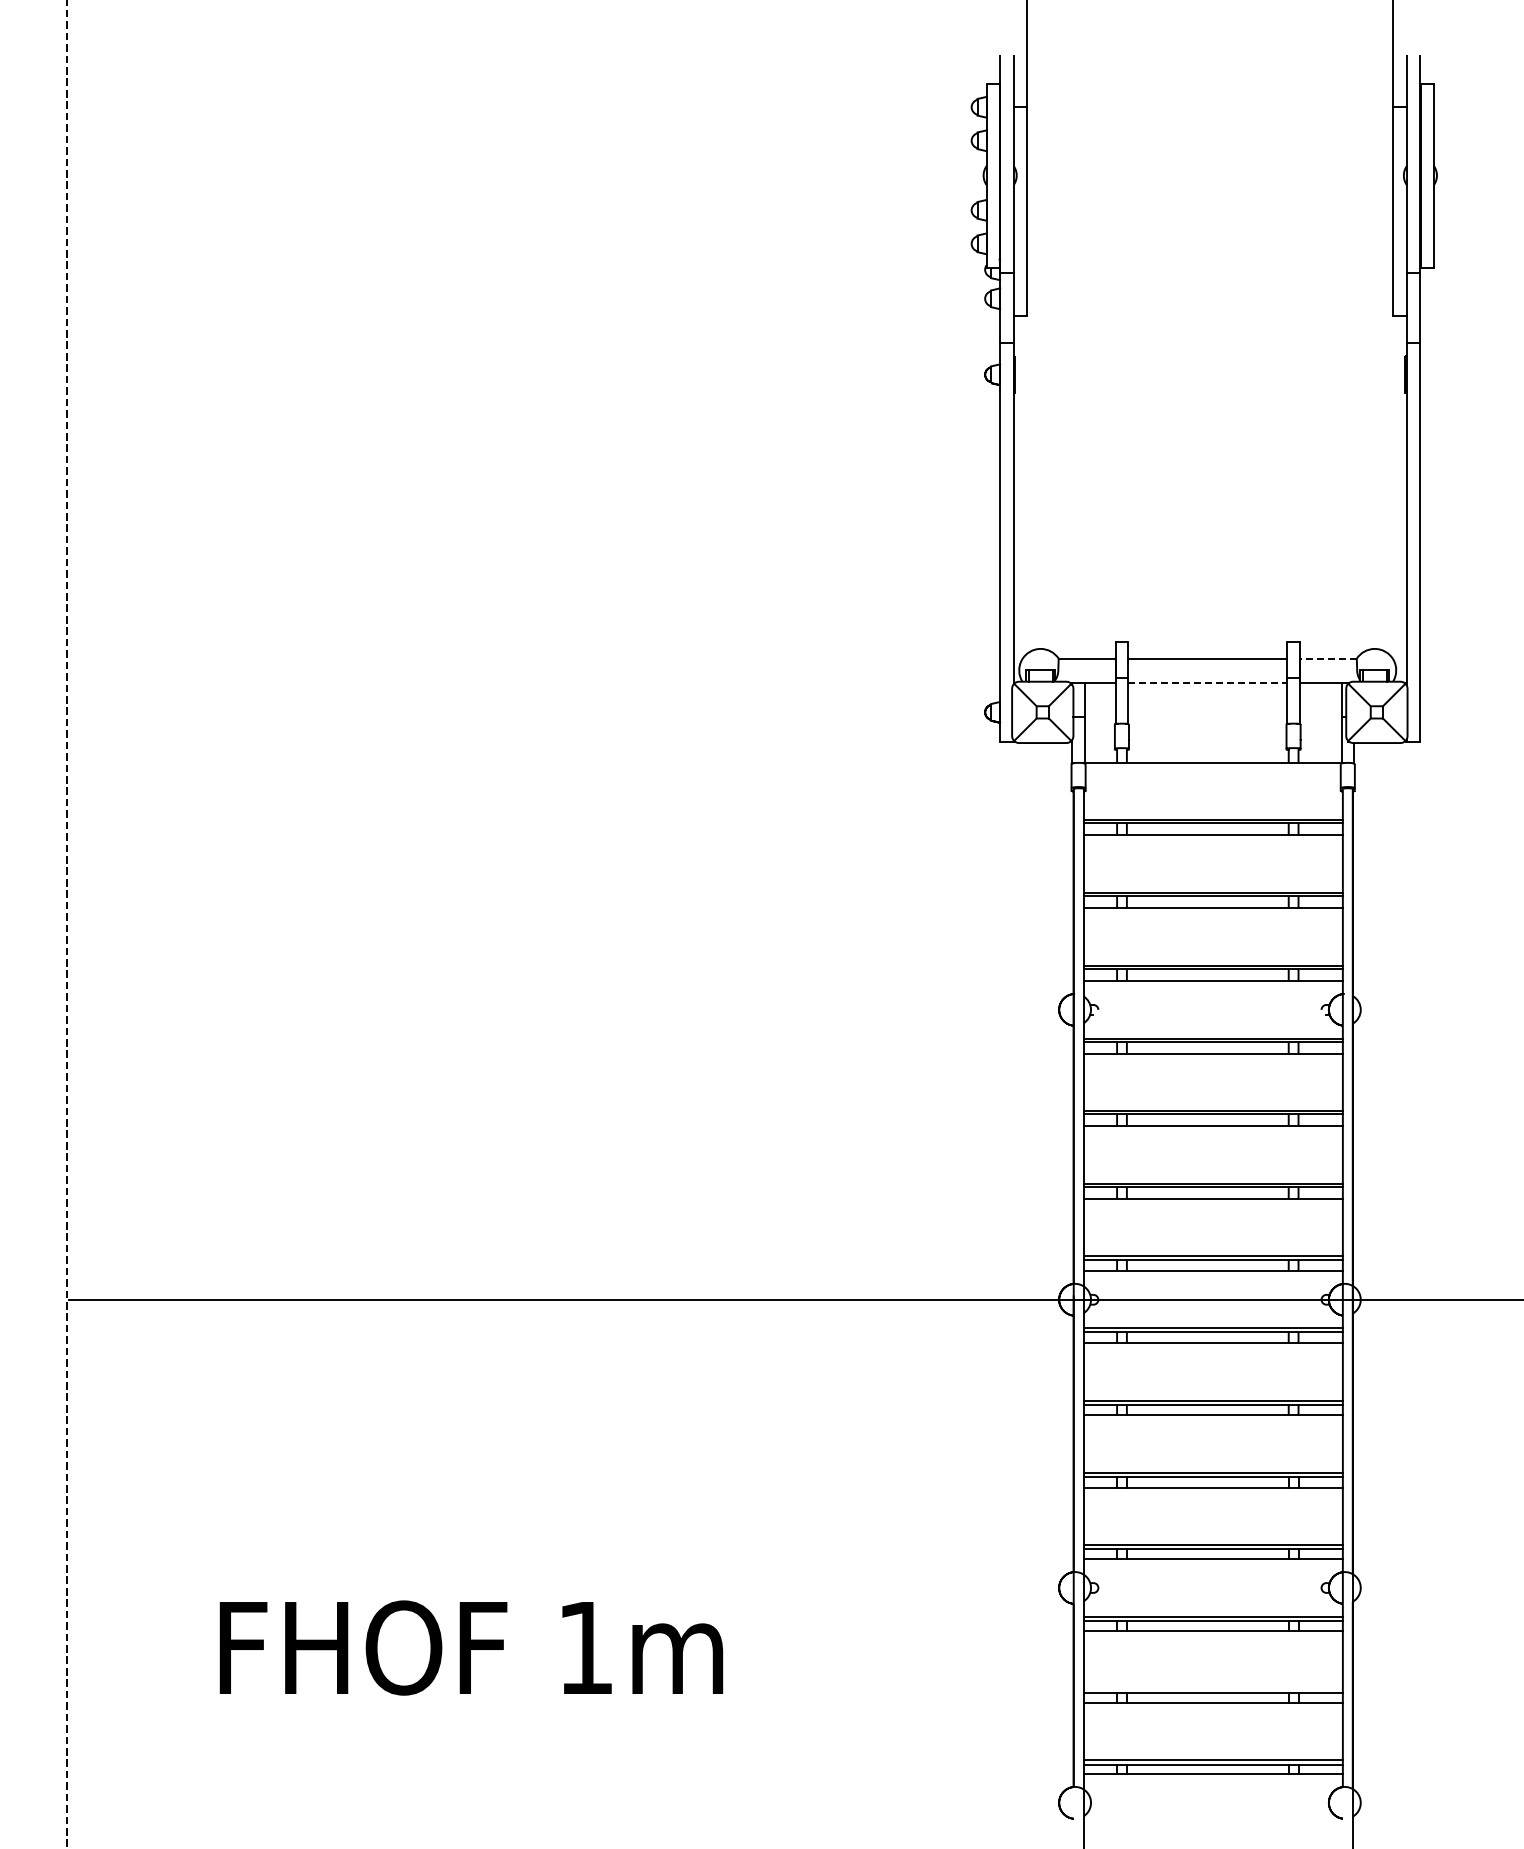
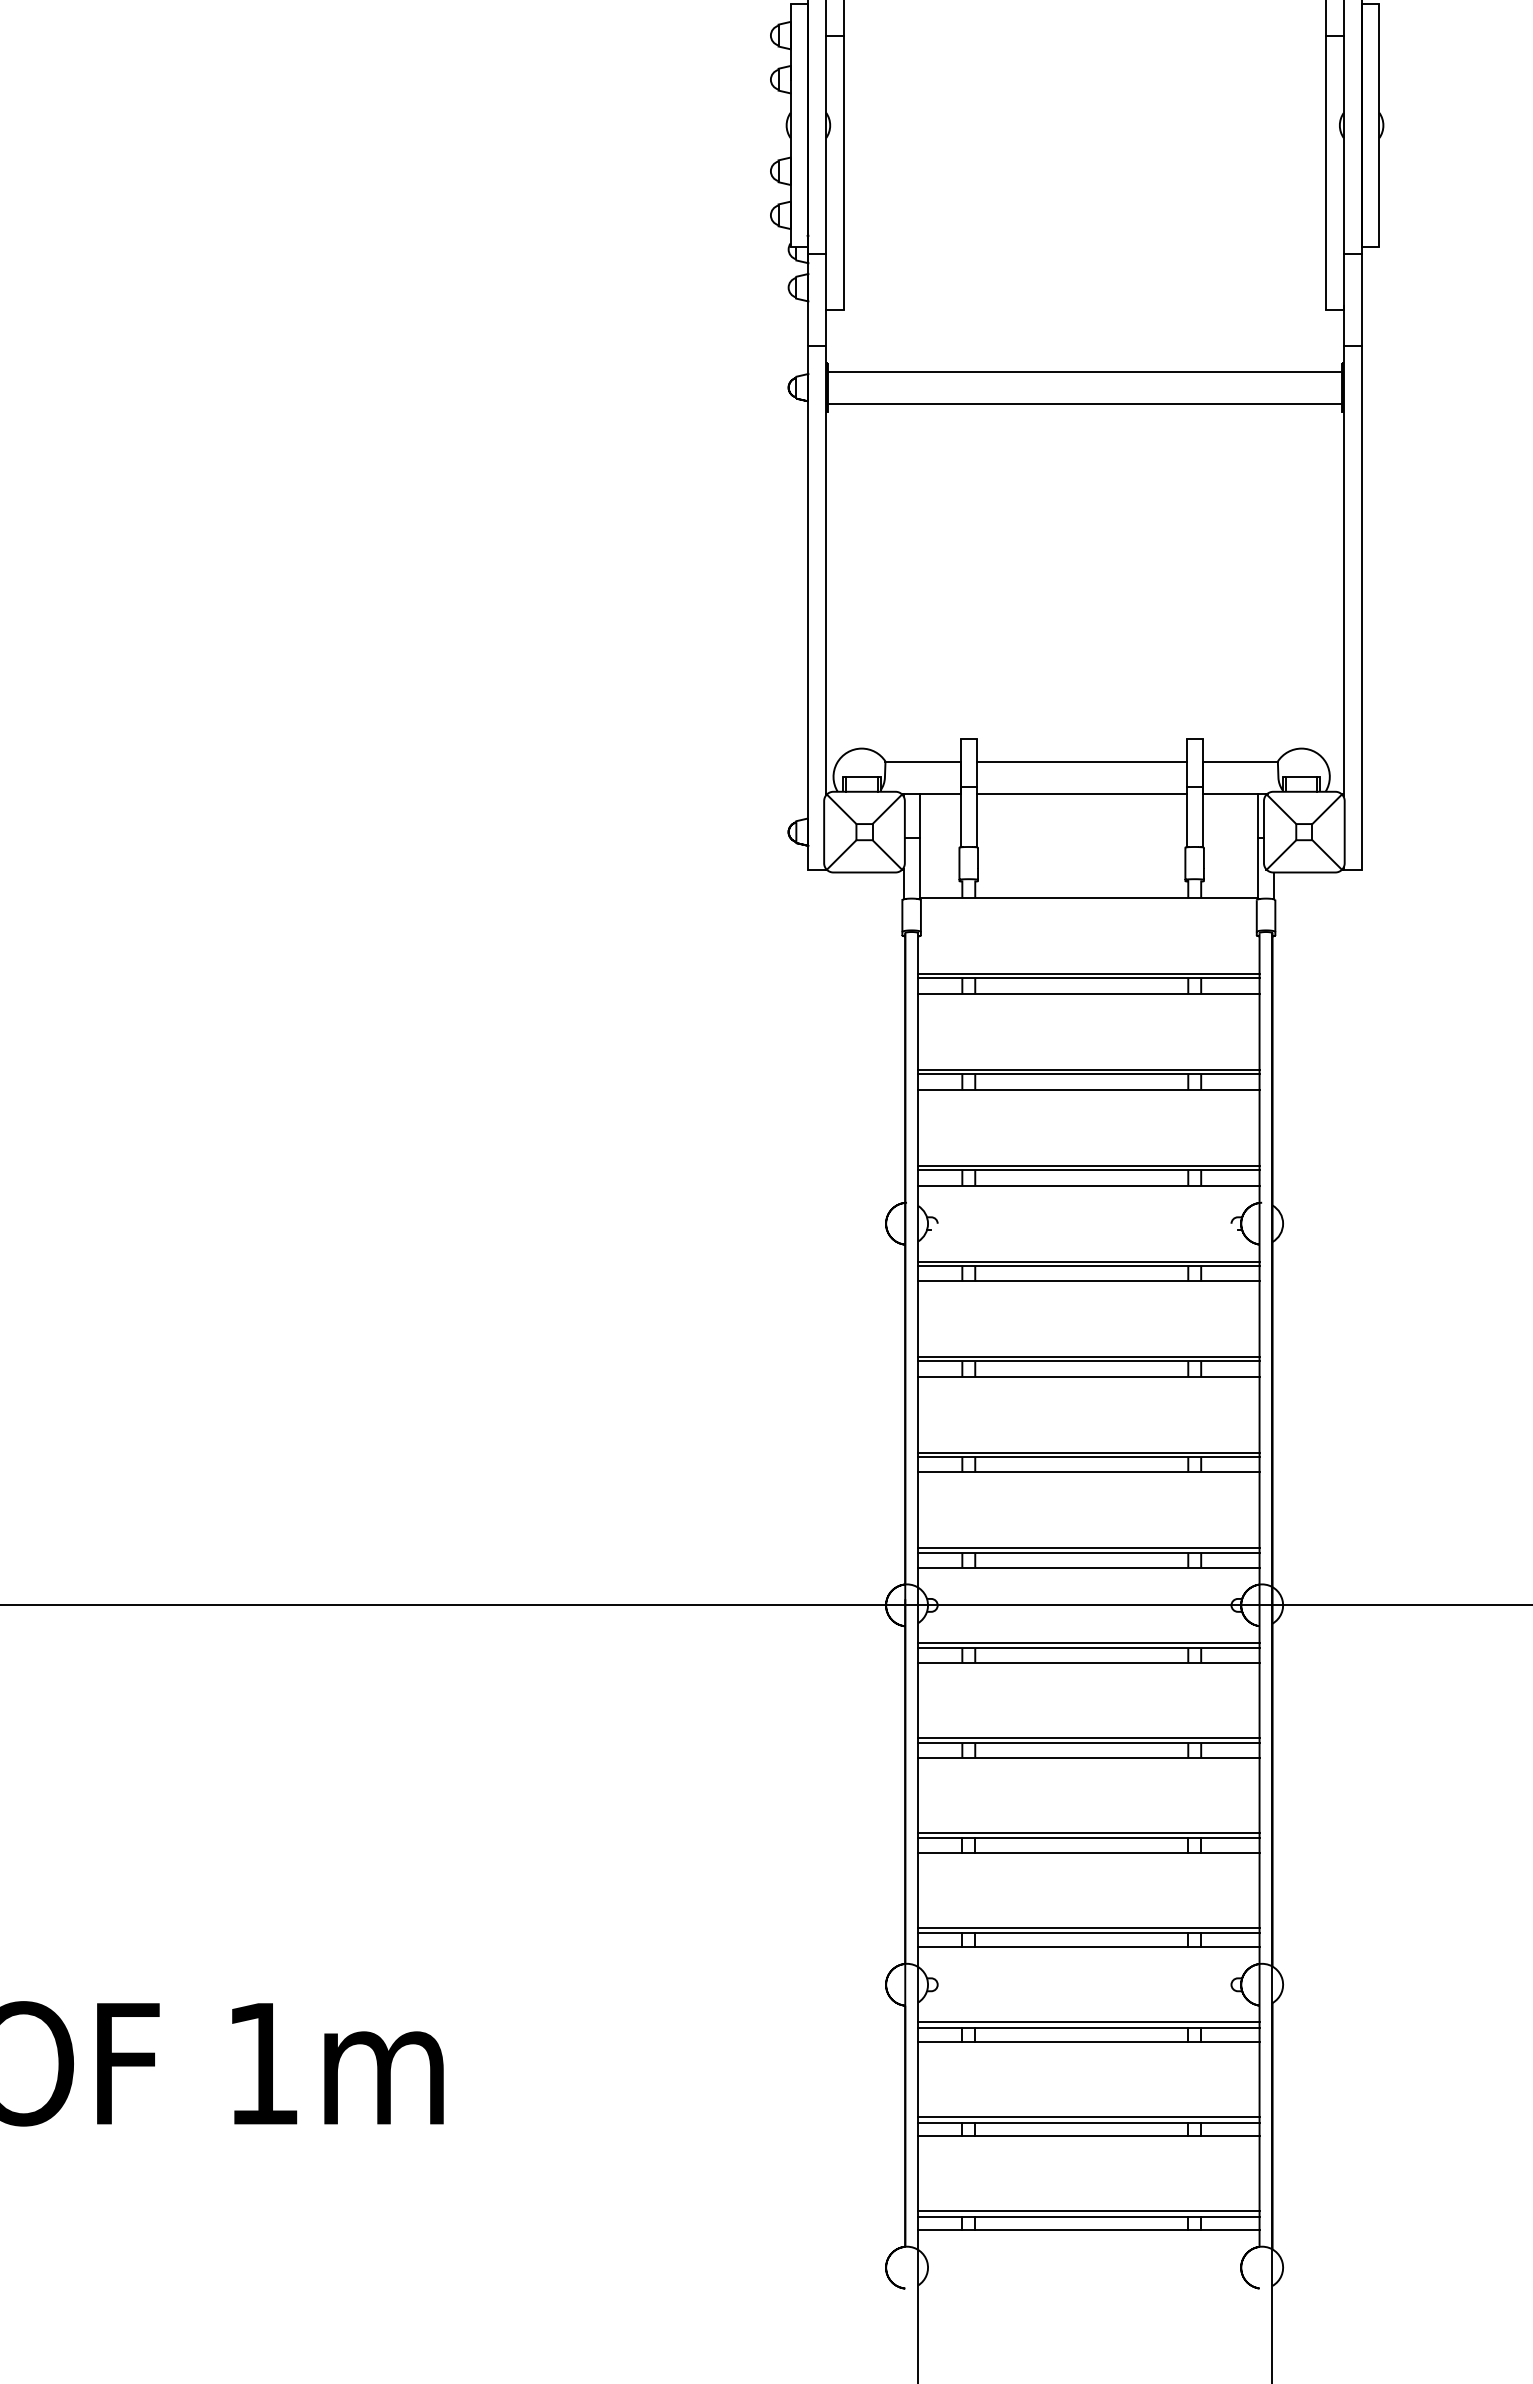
line: (1210, 362) -> (1085, 371), added
line: (1210, 387) -> (1085, 404), added
line: (1328, 658) -> (1240, 761), dashed -> solid
line: (1207, 683) -> (1081, 794), dashed -> solid
line: (1212, 1688) -> (1087, 2117), added

